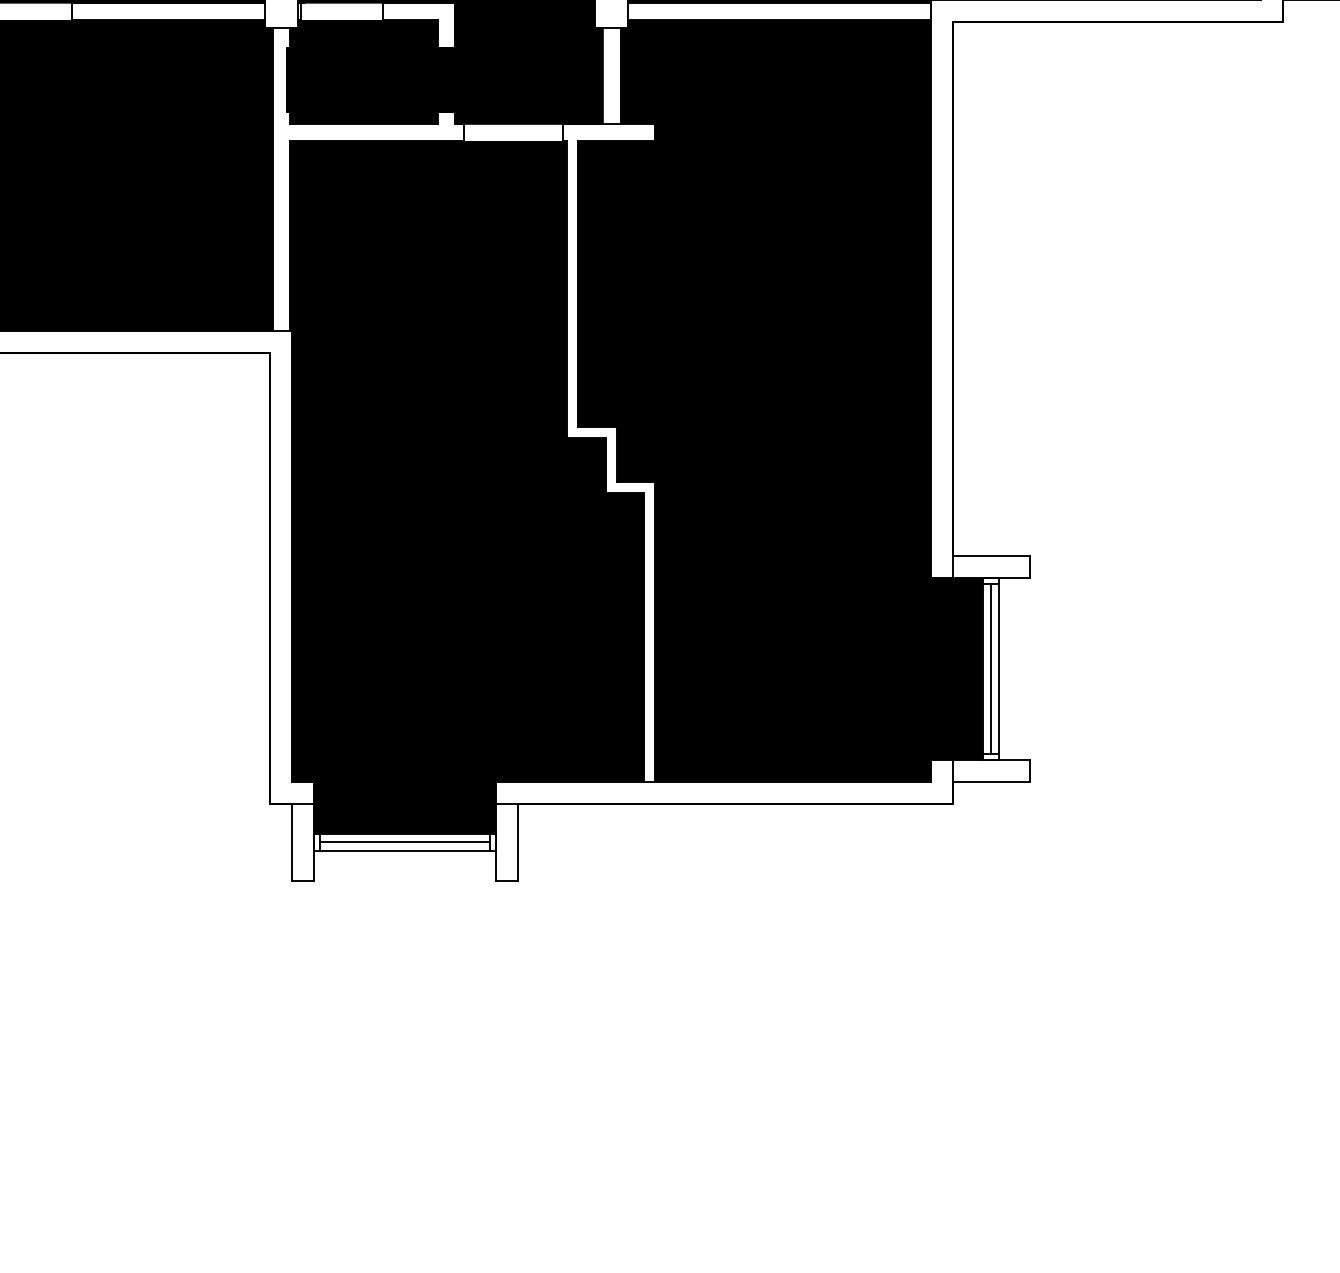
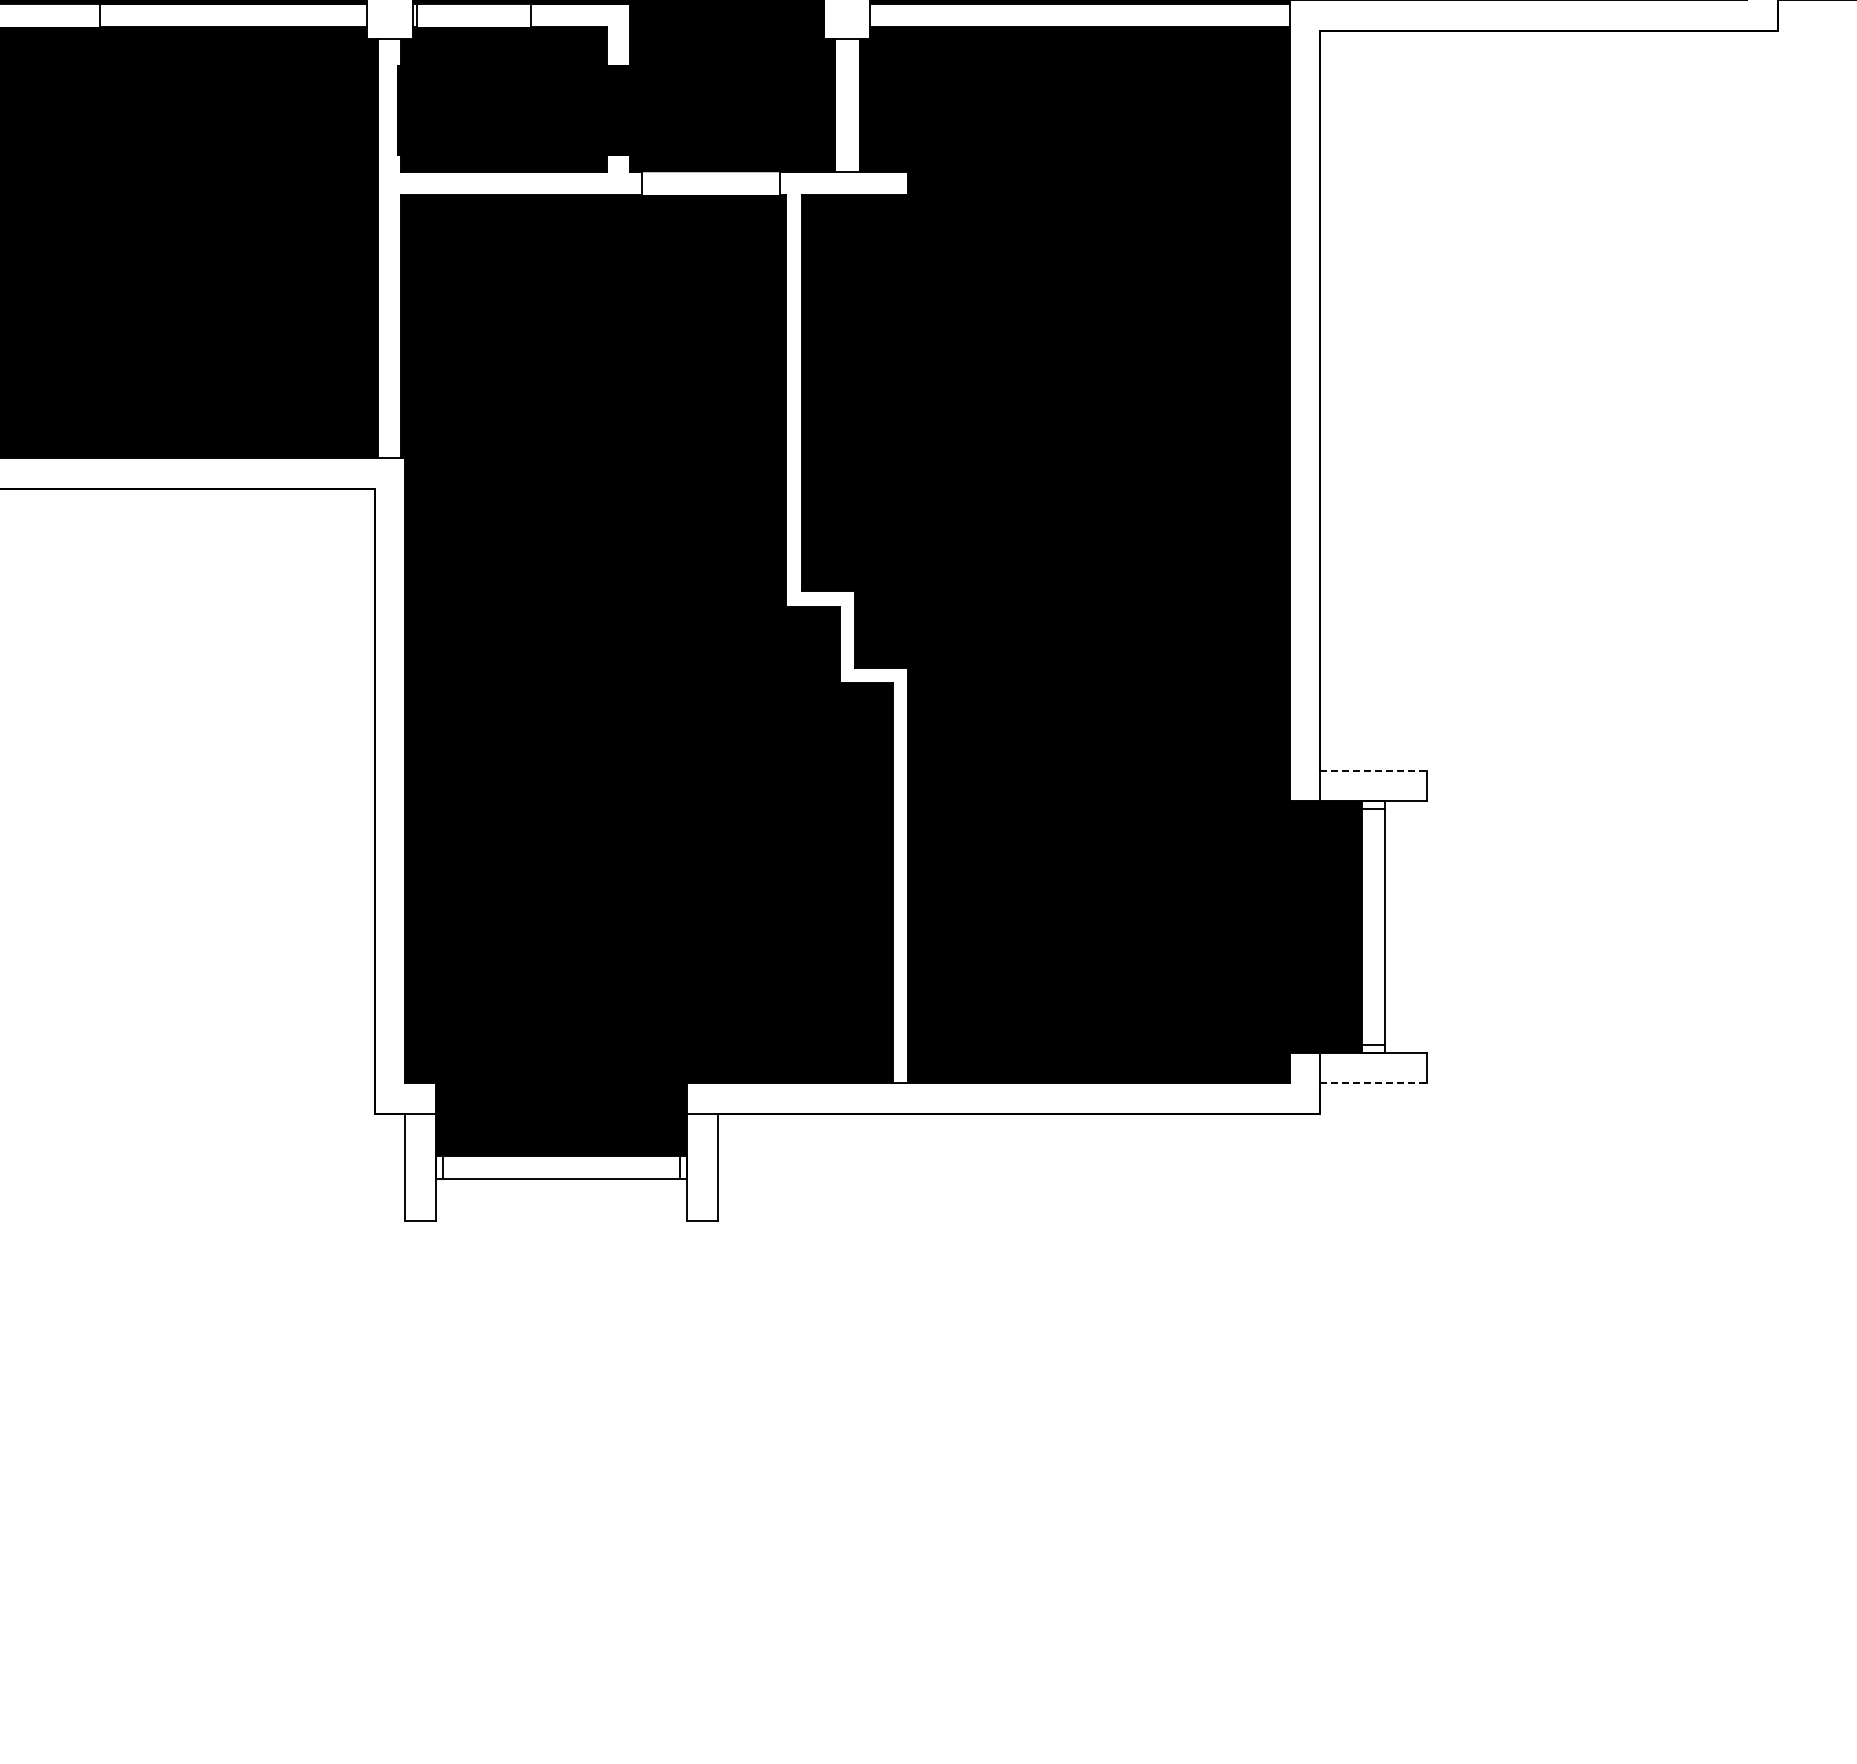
line: (991, 556) -> (1374, 770), solid -> dashed
line: (991, 668) -> (1373, 926), removed
line: (991, 781) -> (1374, 1083), solid -> dashed
line: (405, 842) -> (561, 1167), removed

